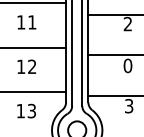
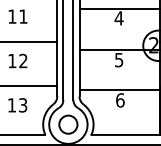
text: (127, 24) -> (118, 18), 2 -> 4
text: (127, 65) -> (118, 59), 0 -> 5
text: (129, 106) -> (120, 100), 3 -> 6

